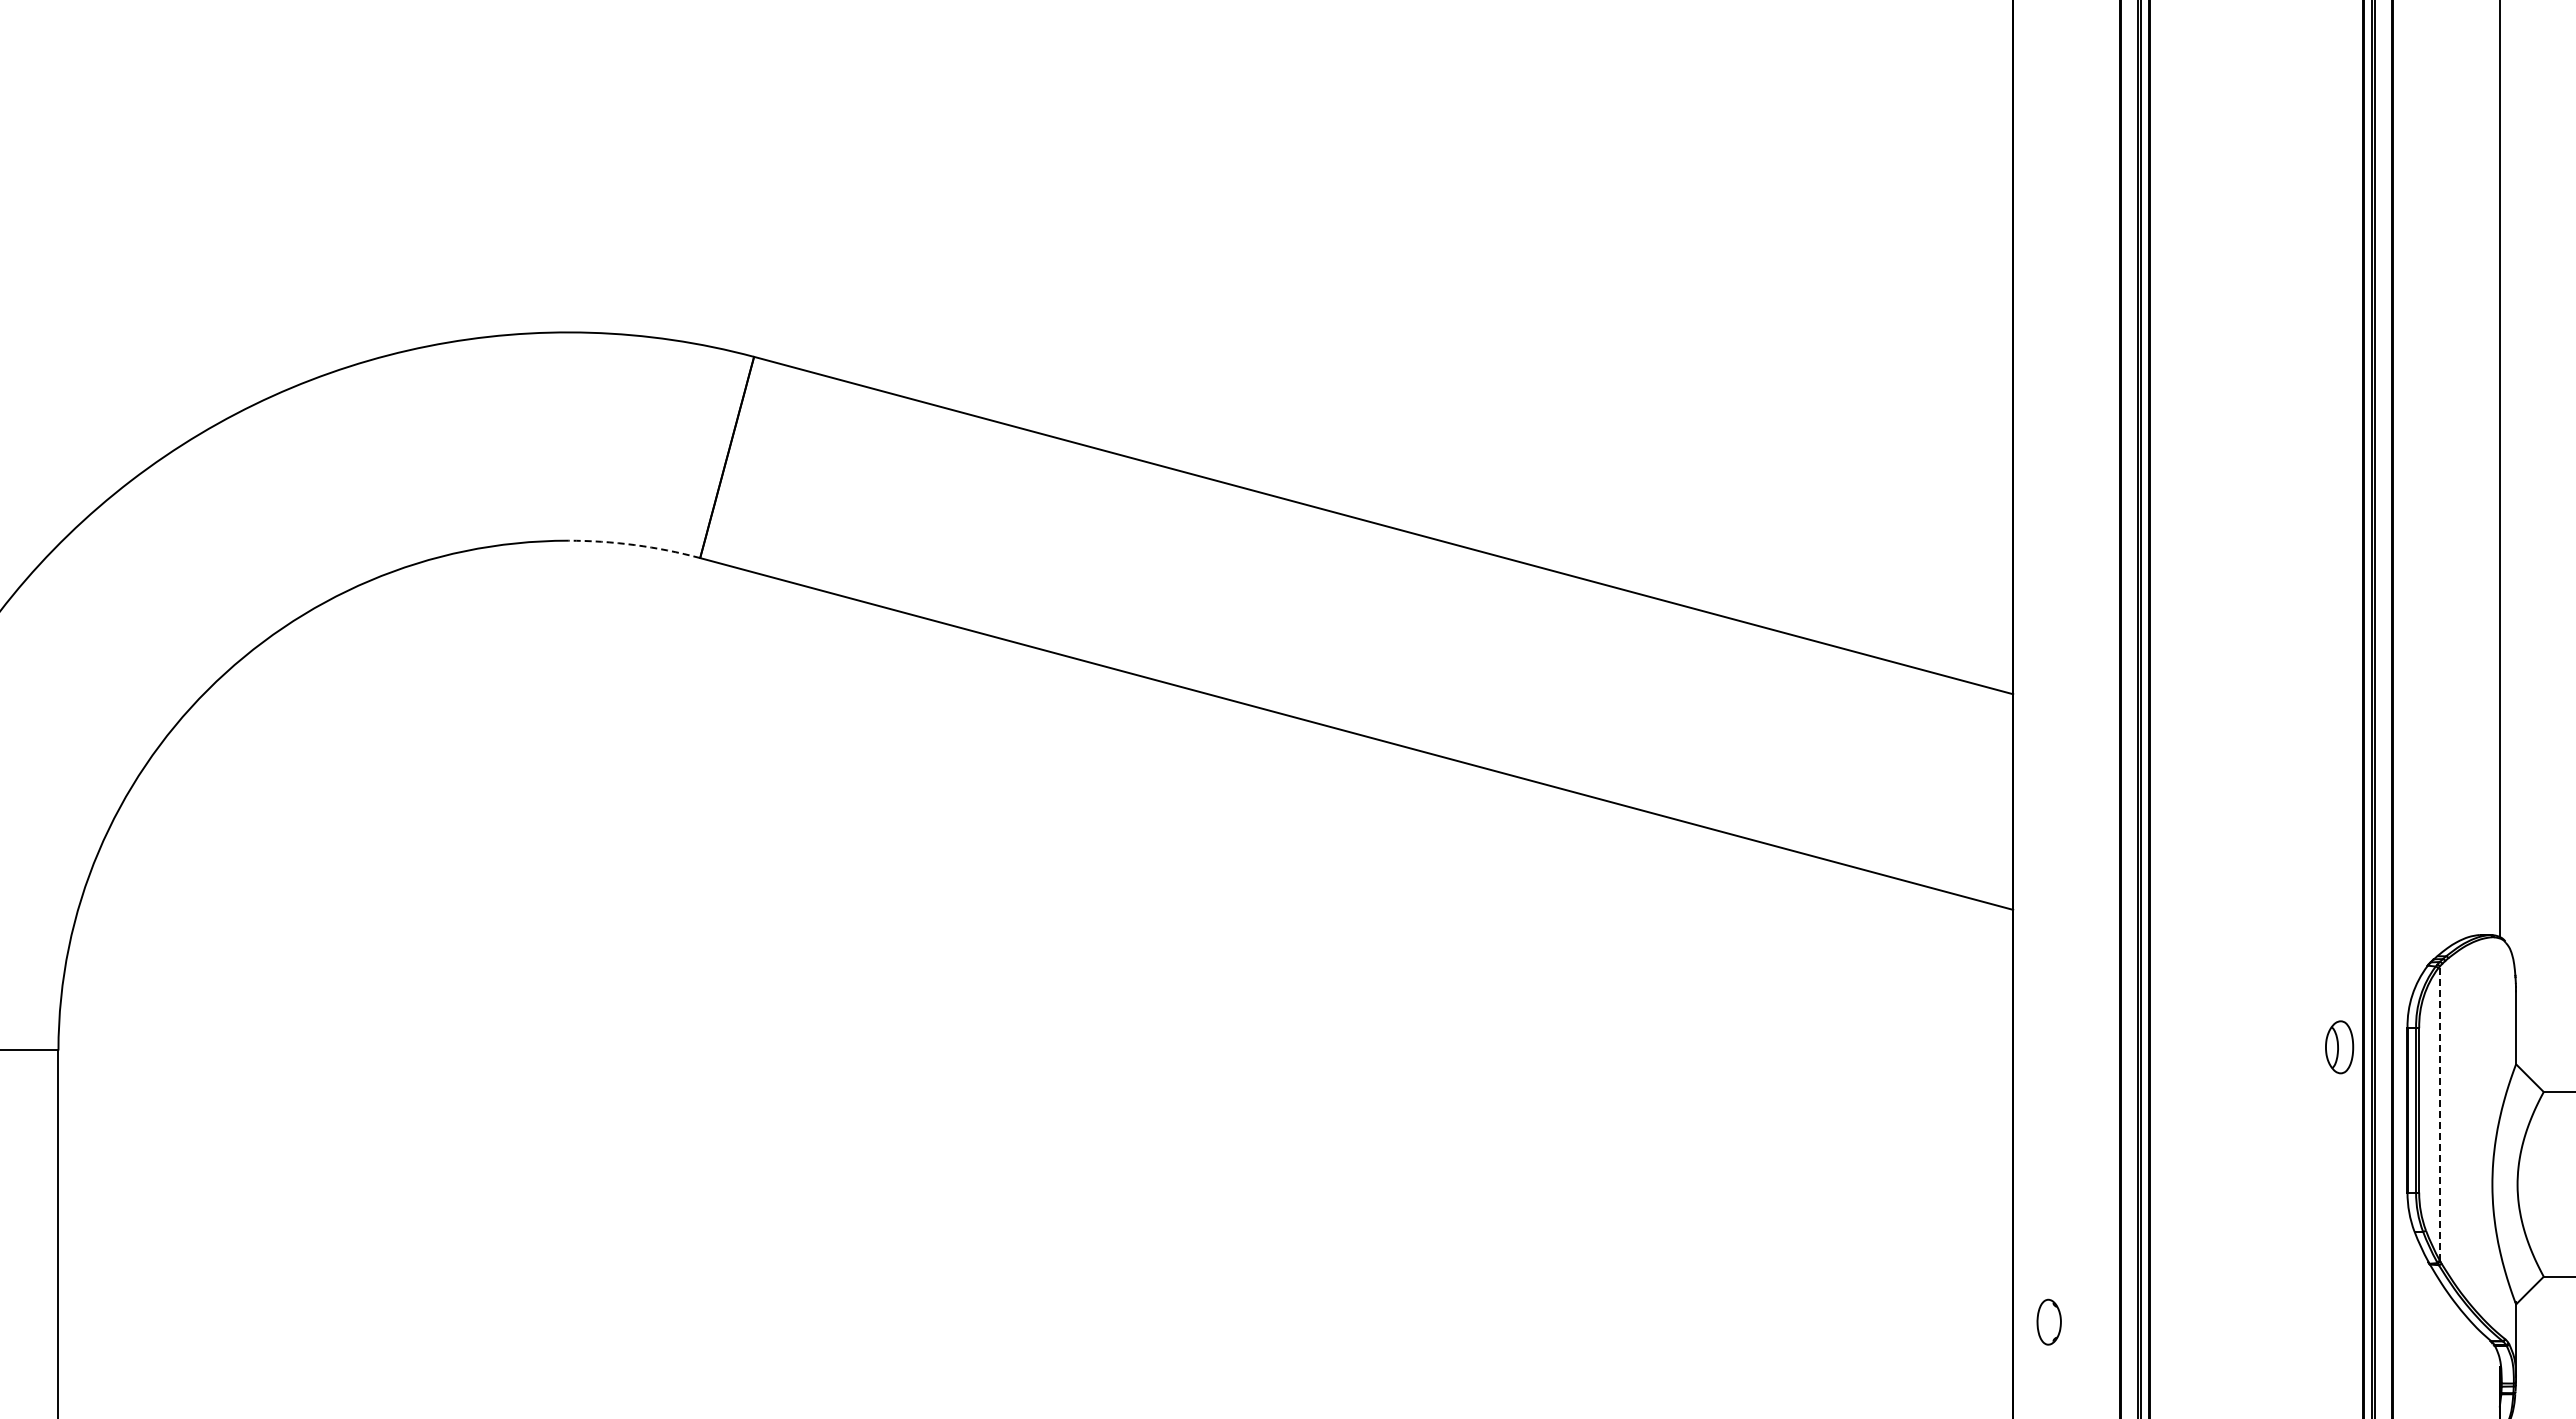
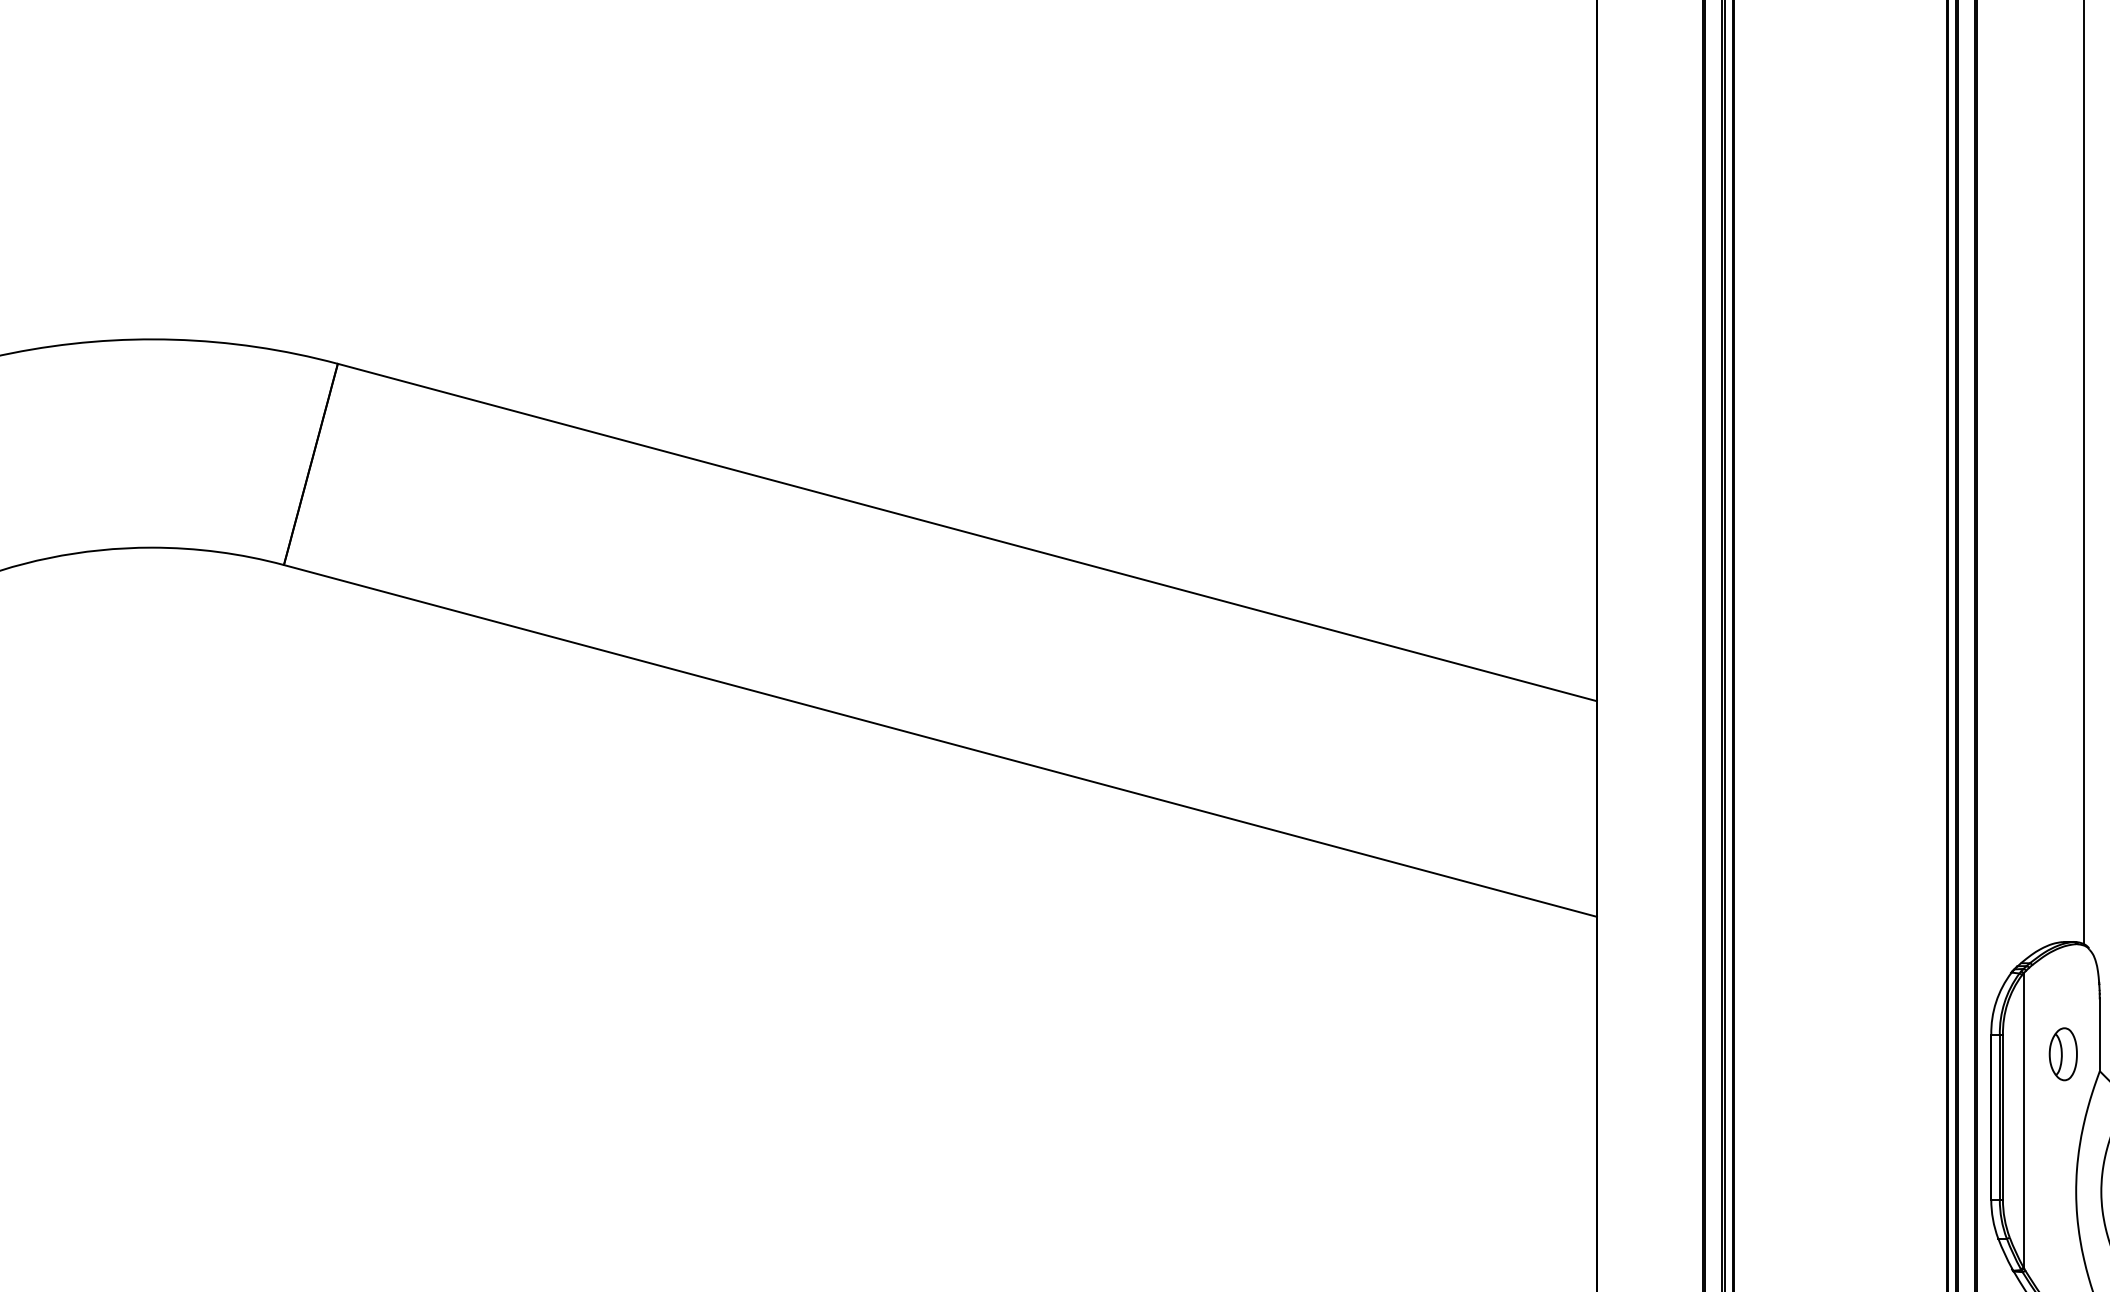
arc: (634, 545) -> (218, 552), dashed -> solid
part: (2339, 1047) -> (2063, 1054), moved
line: (2439, 1113) -> (2023, 1120), dashed -> solid

